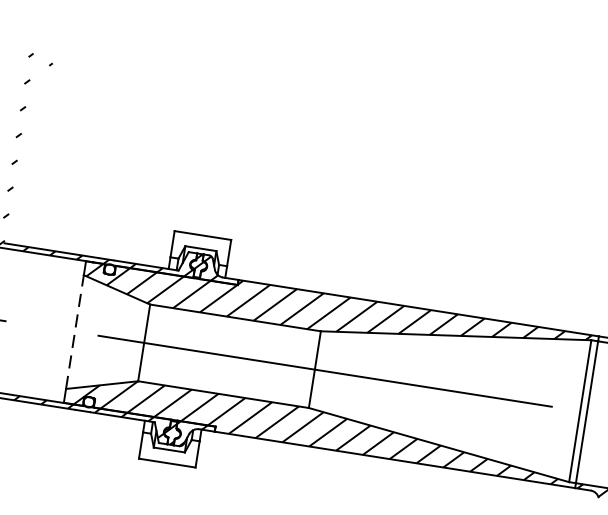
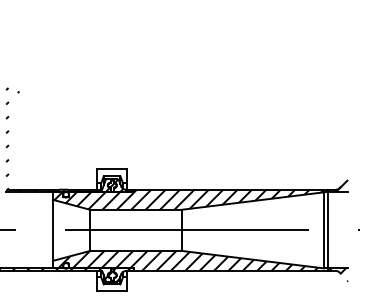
line: (75, 332) -> (53, 230), dashed -> solid

